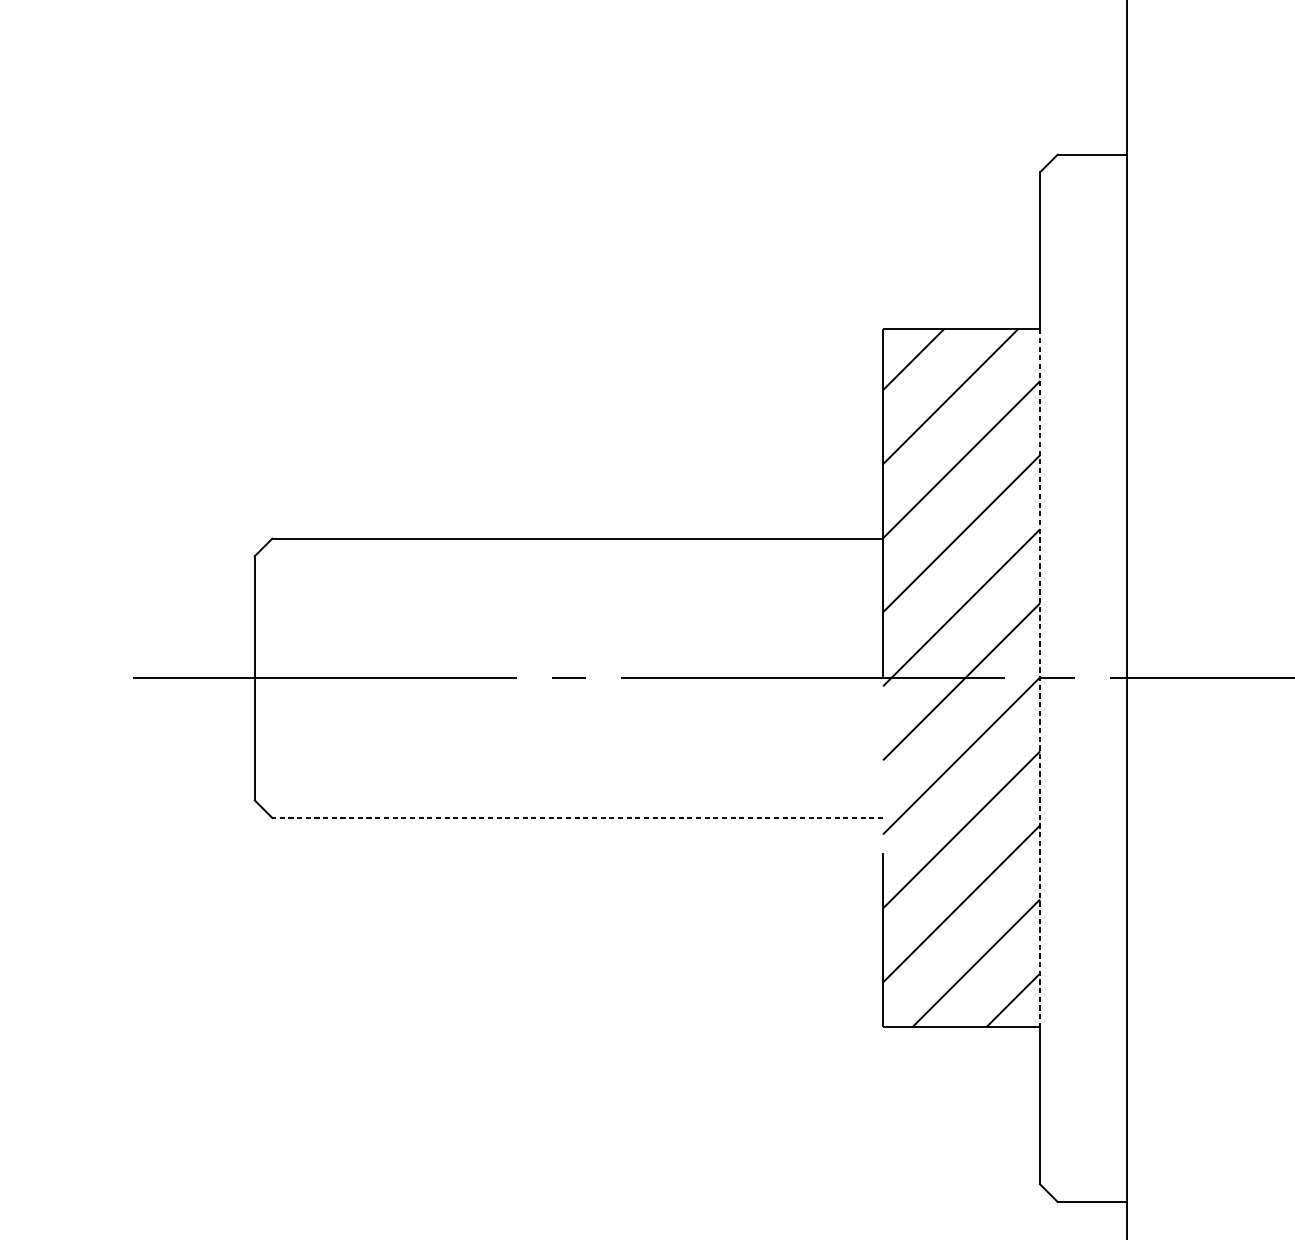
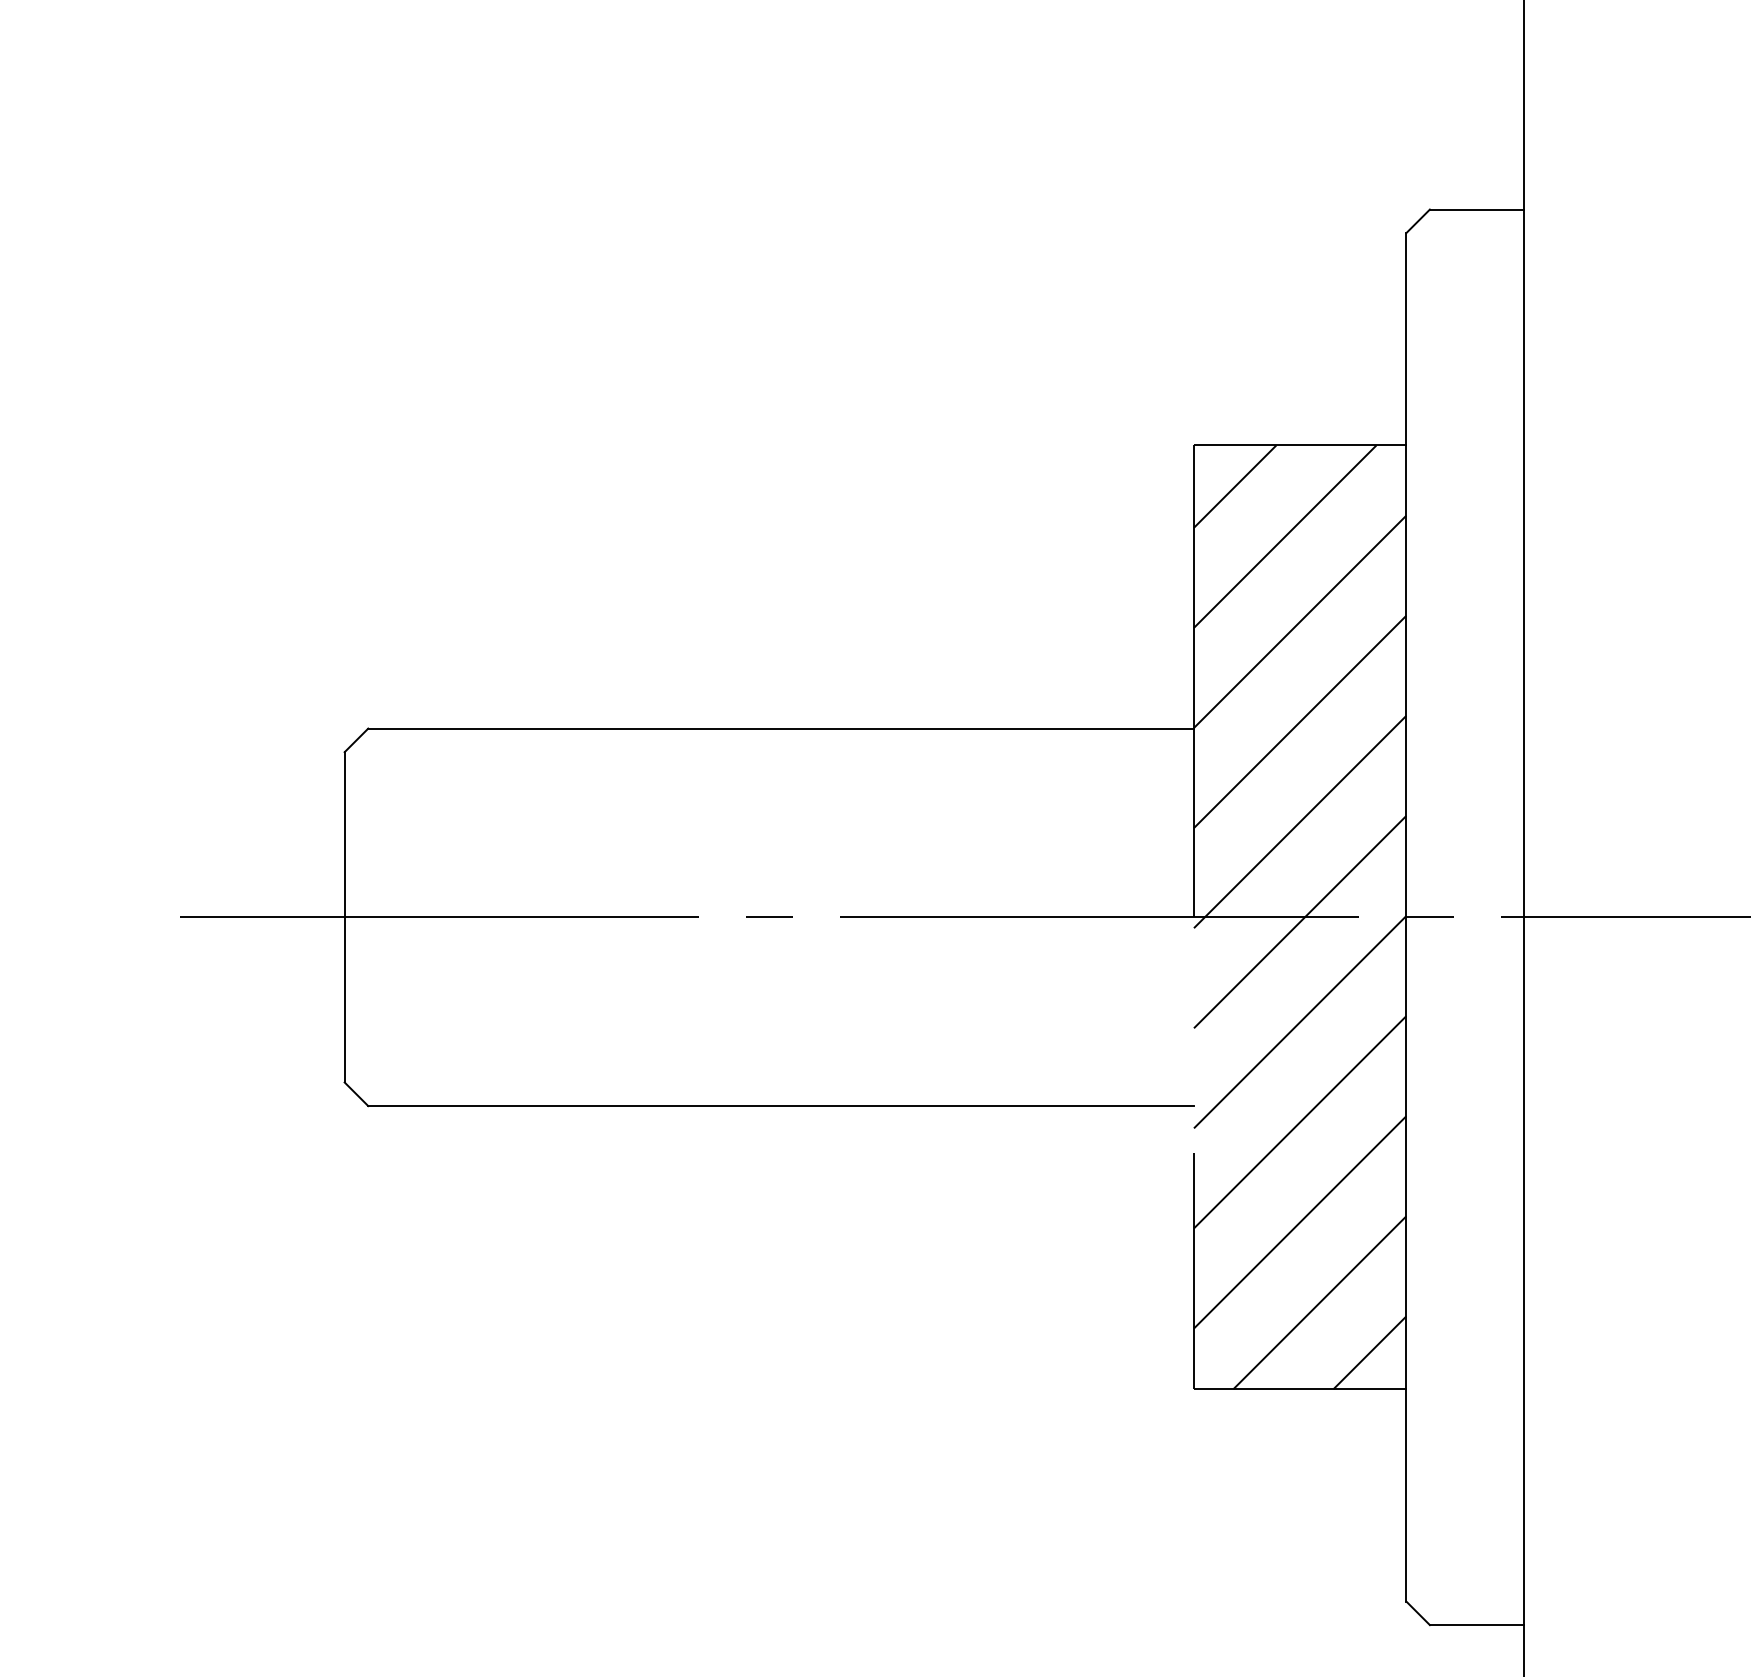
line: (1040, 678) -> (1406, 917), dashed -> solid
line: (577, 818) -> (781, 1106), dashed -> solid

